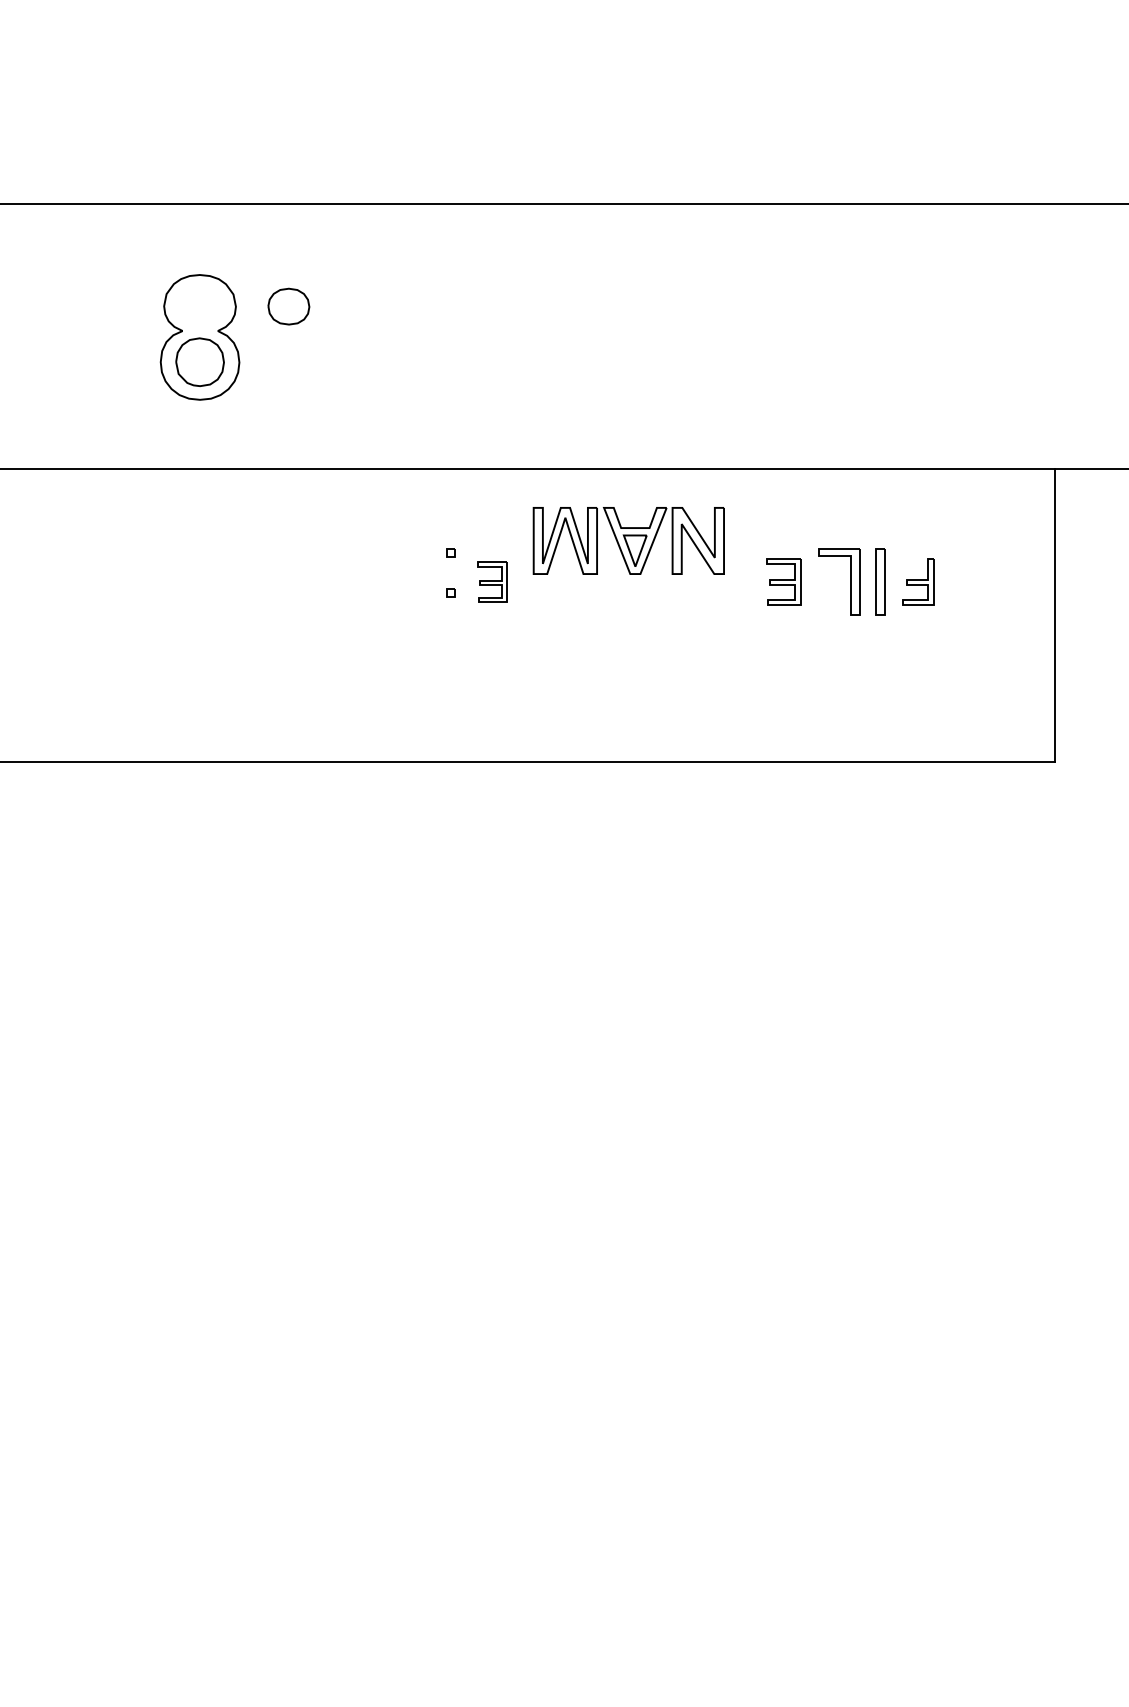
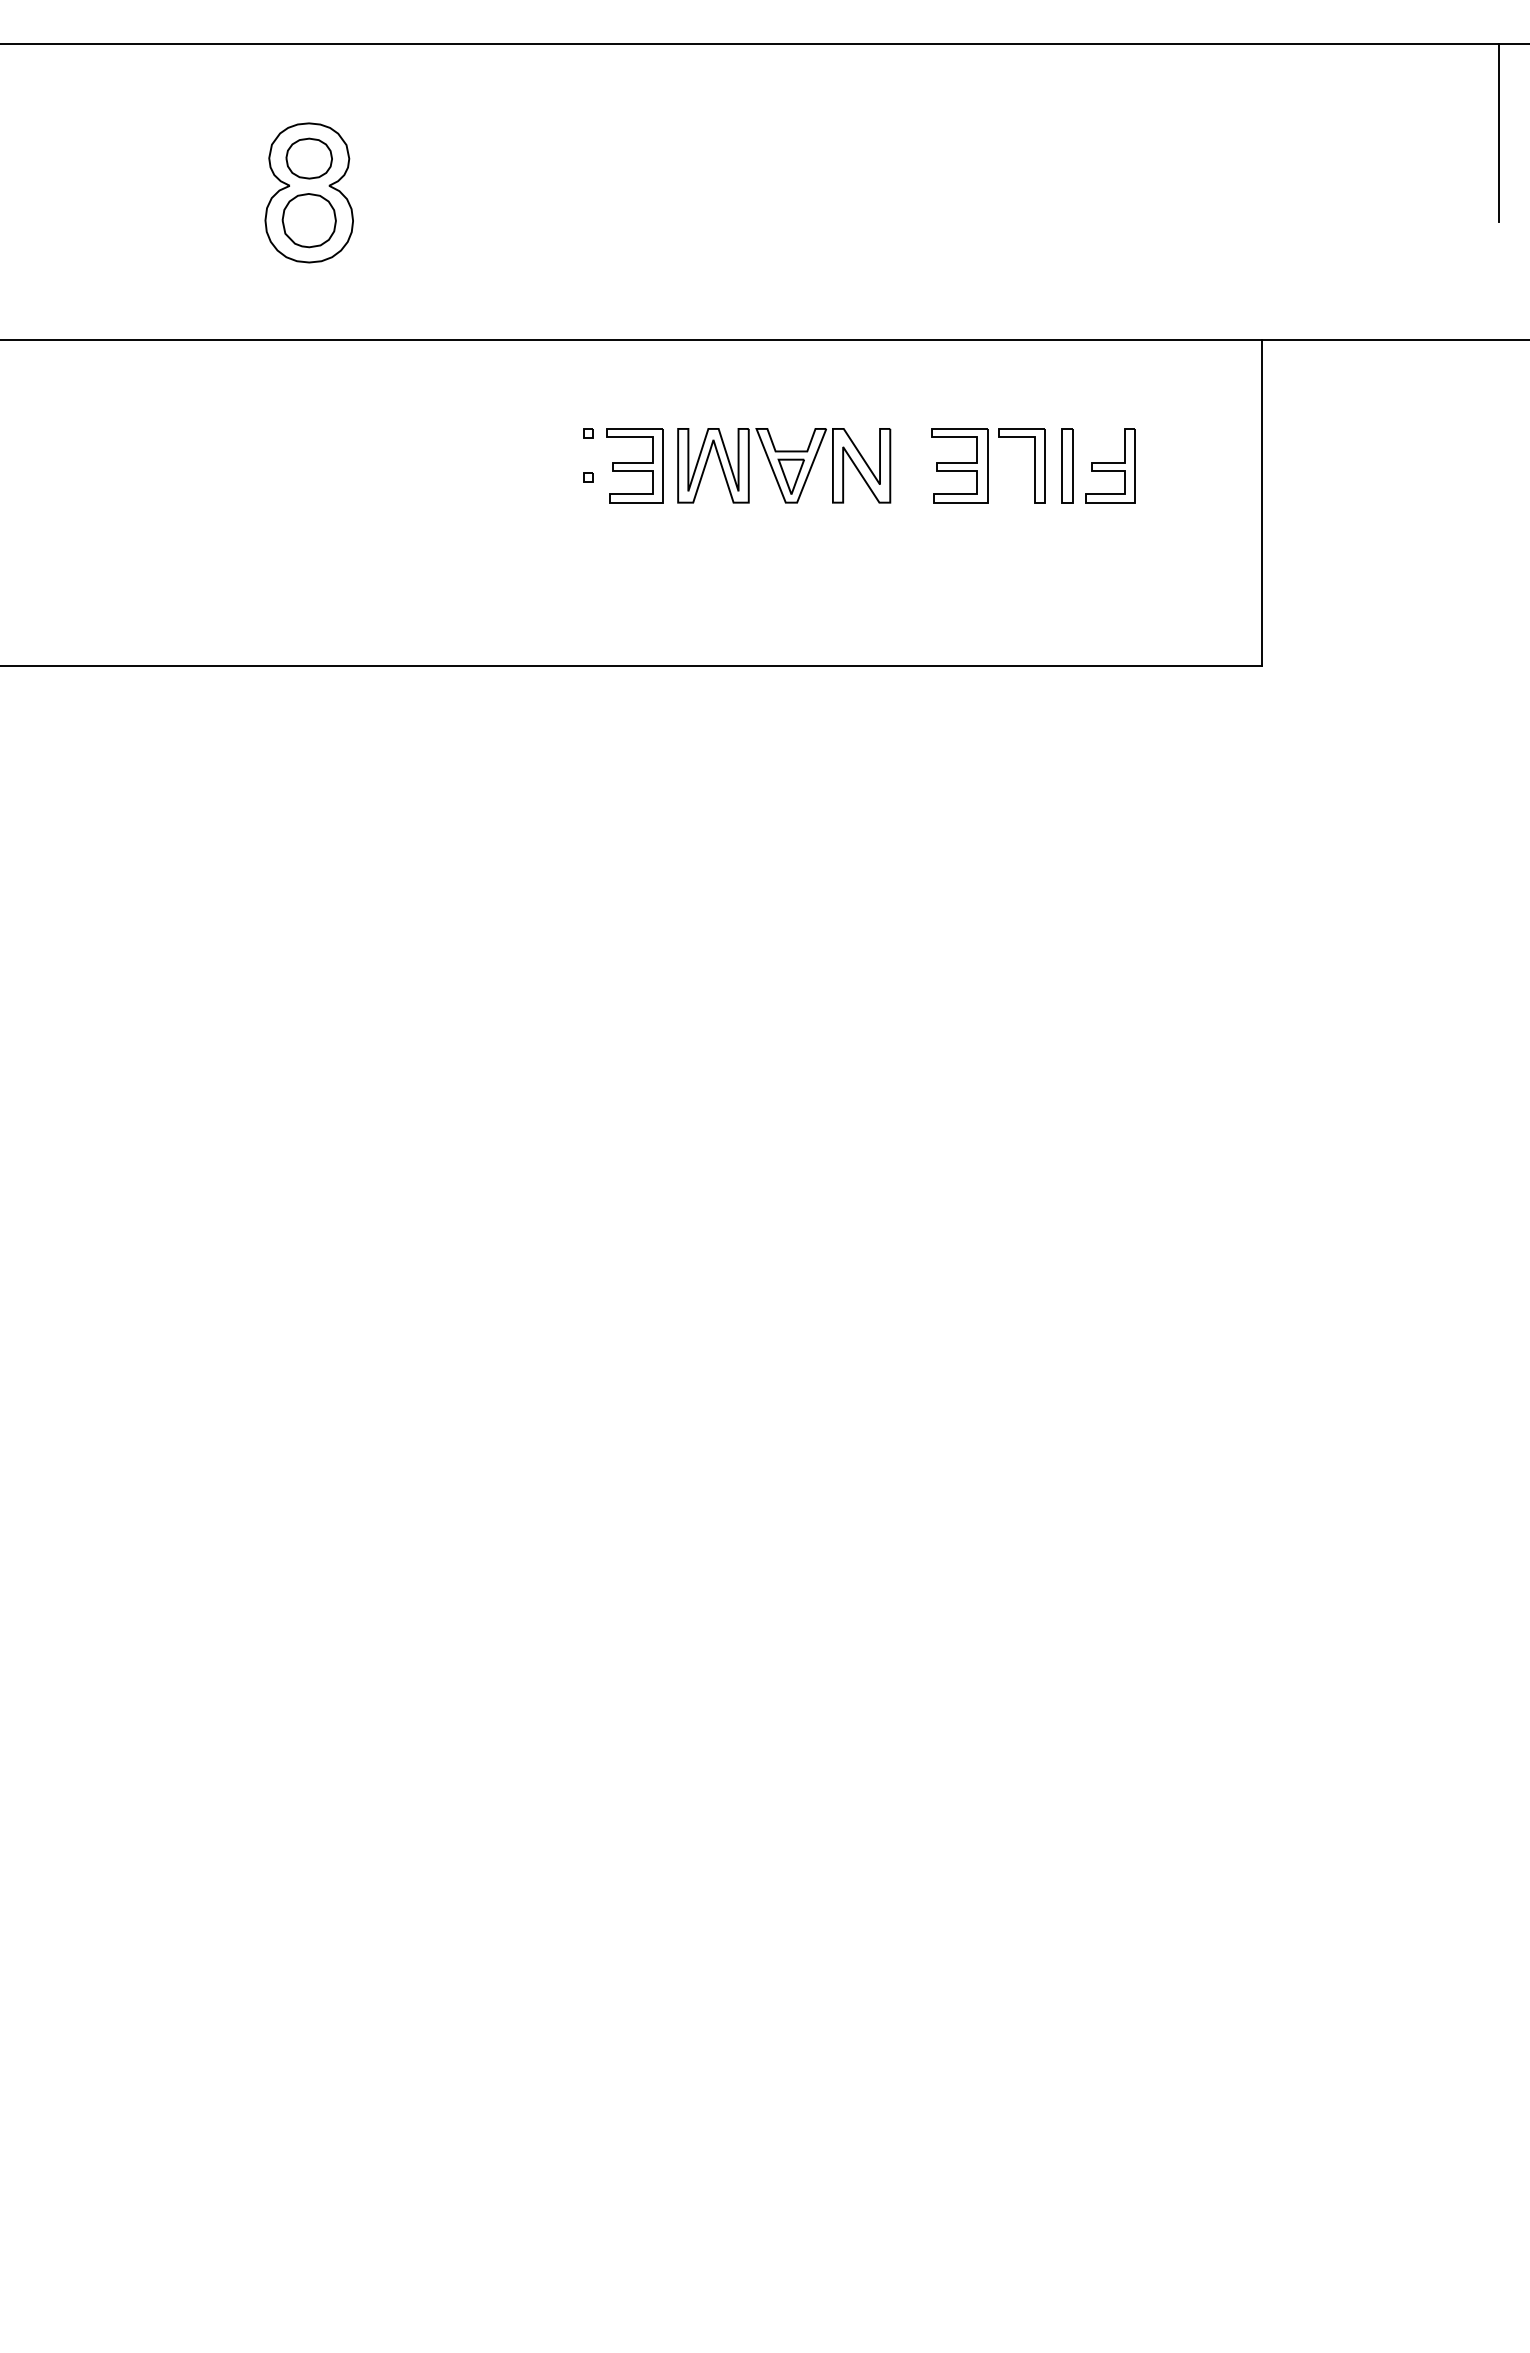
part: (288, 306) -> (308, 158), moved
part: (629, 540) -> (784, 465), moved
part: (491, 581) -> (634, 465), size x1.67
part: (783, 581) -> (959, 465), size x1.43
part: (918, 581) -> (1110, 465), size x1.43

